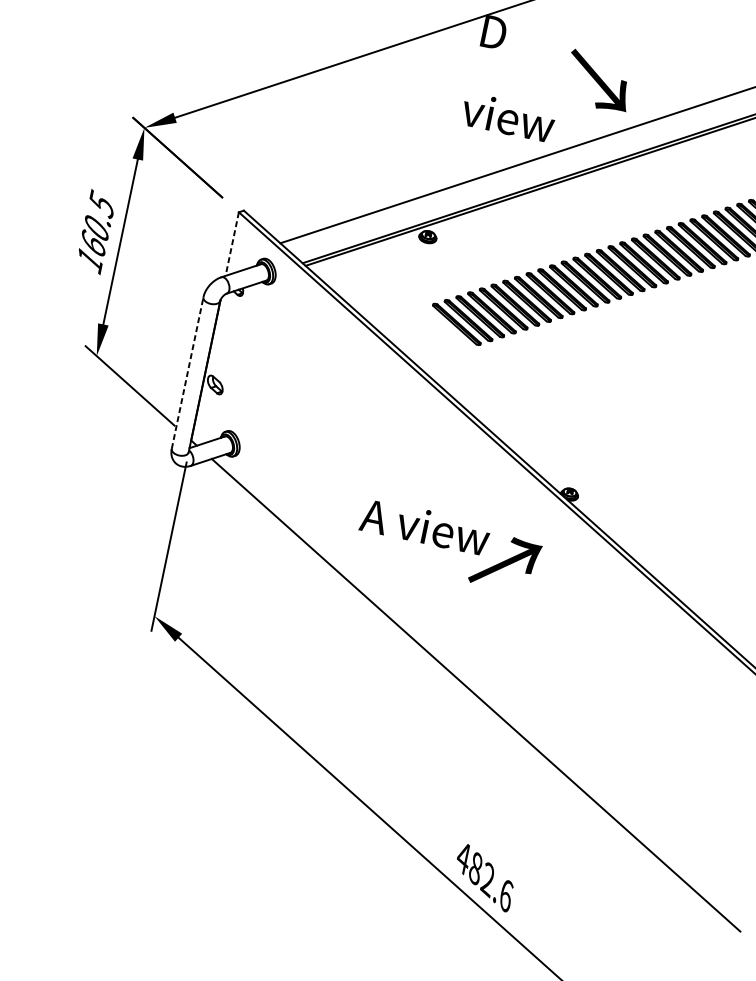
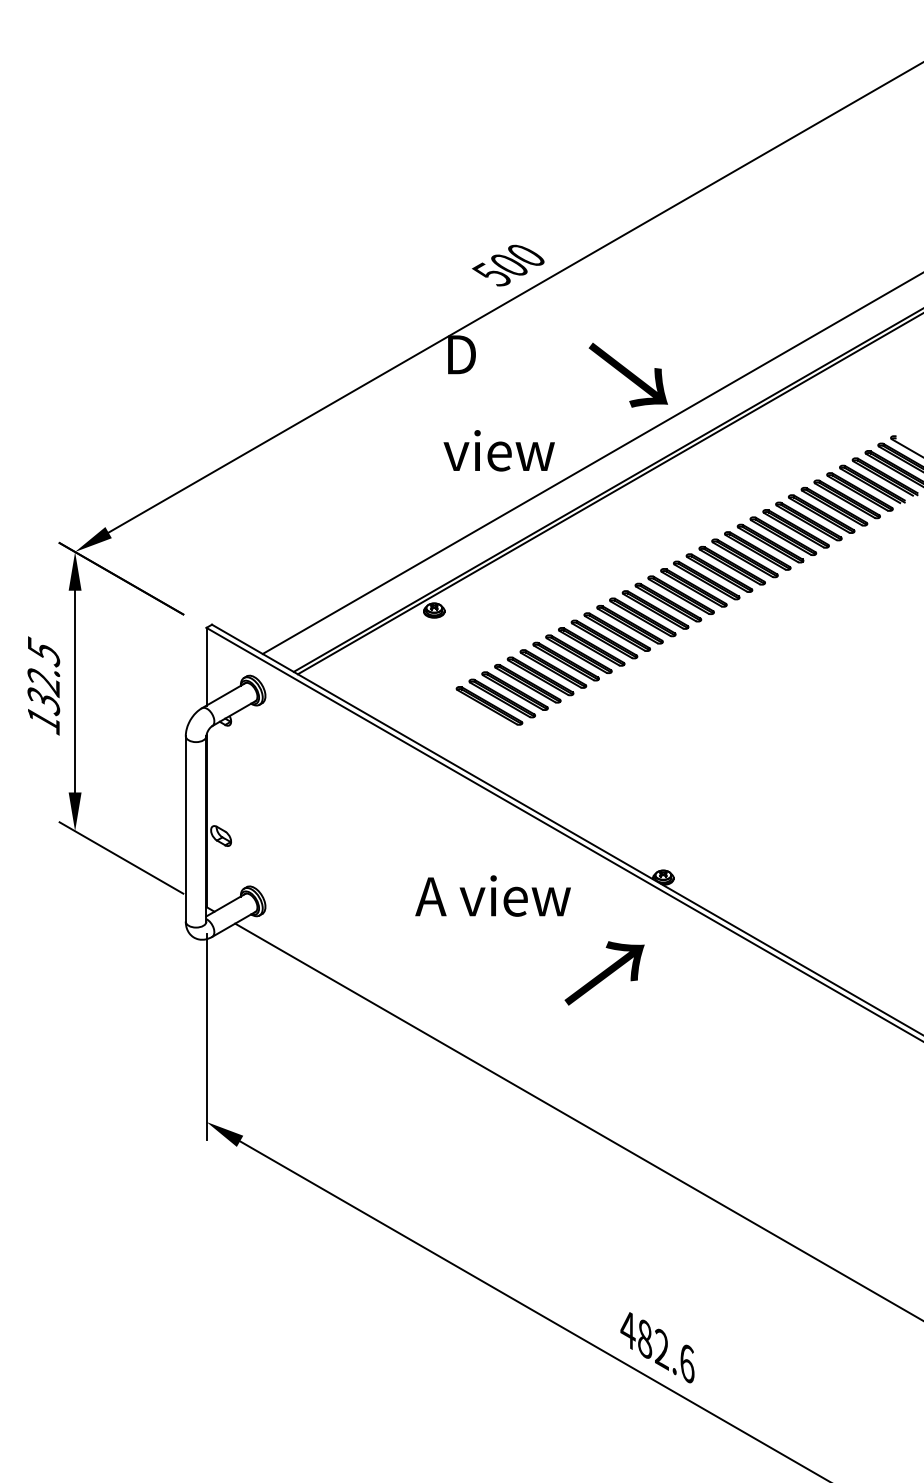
text: (598, 80) -> (627, 374), moved
text: (94, 237) -> (43, 692), 160.5 -> 132.5
line: (232, 243) -> (206, 666), dashed -> solid
line: (187, 372) -> (185, 828), dashed -> solid
text: (424, 526) -> (492, 895), moved

